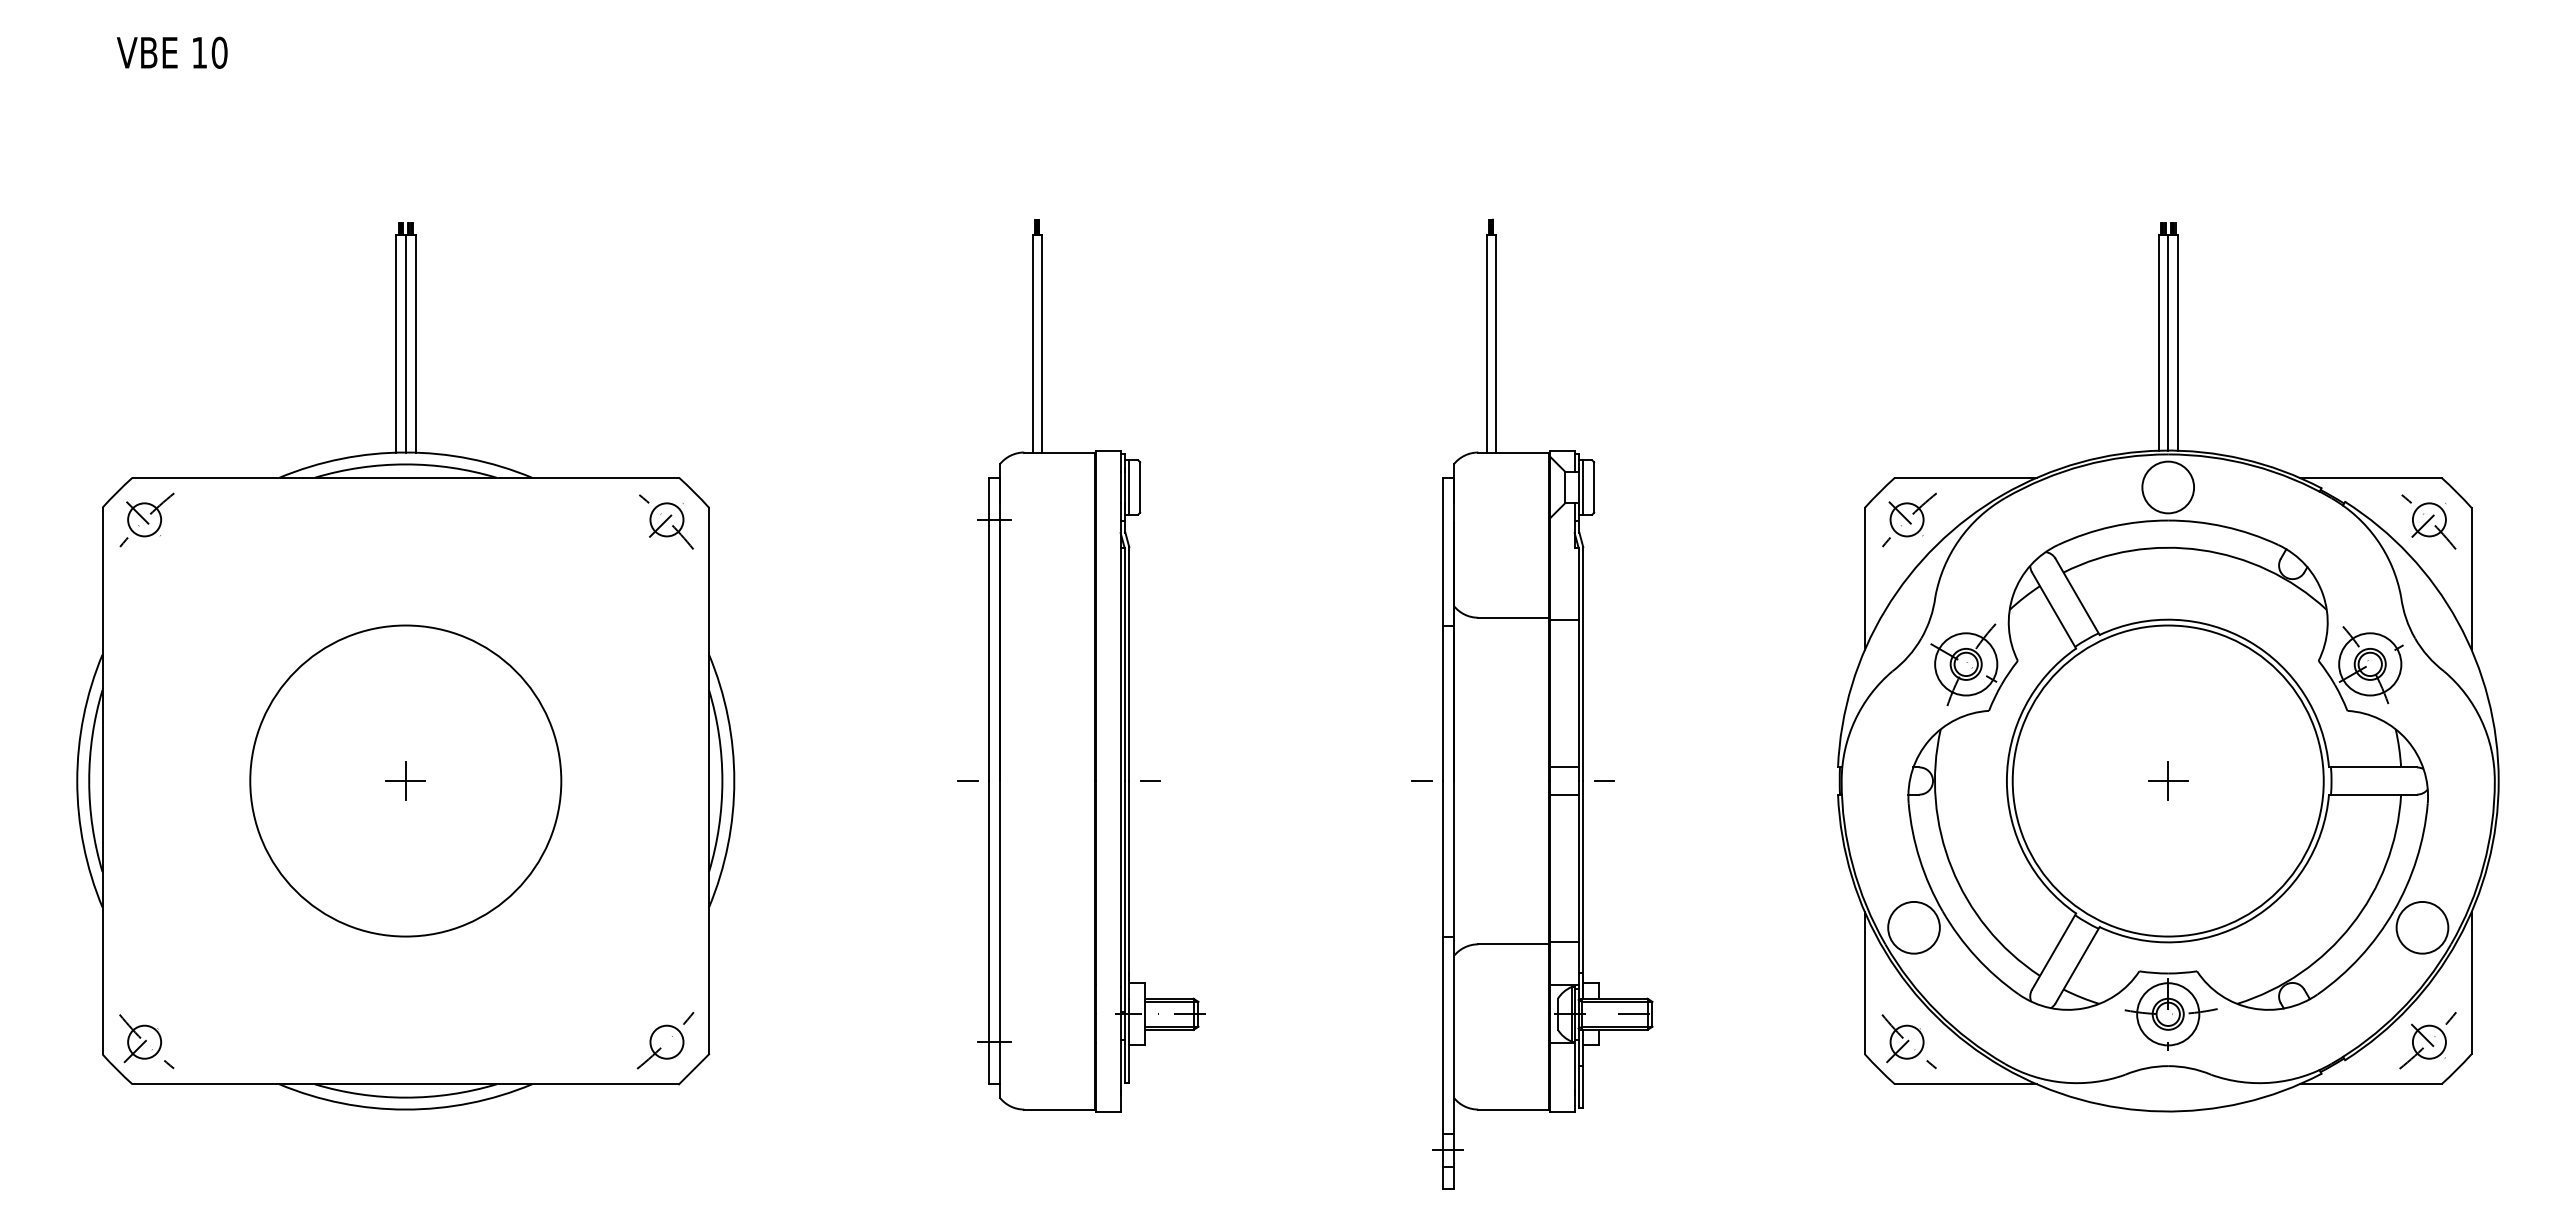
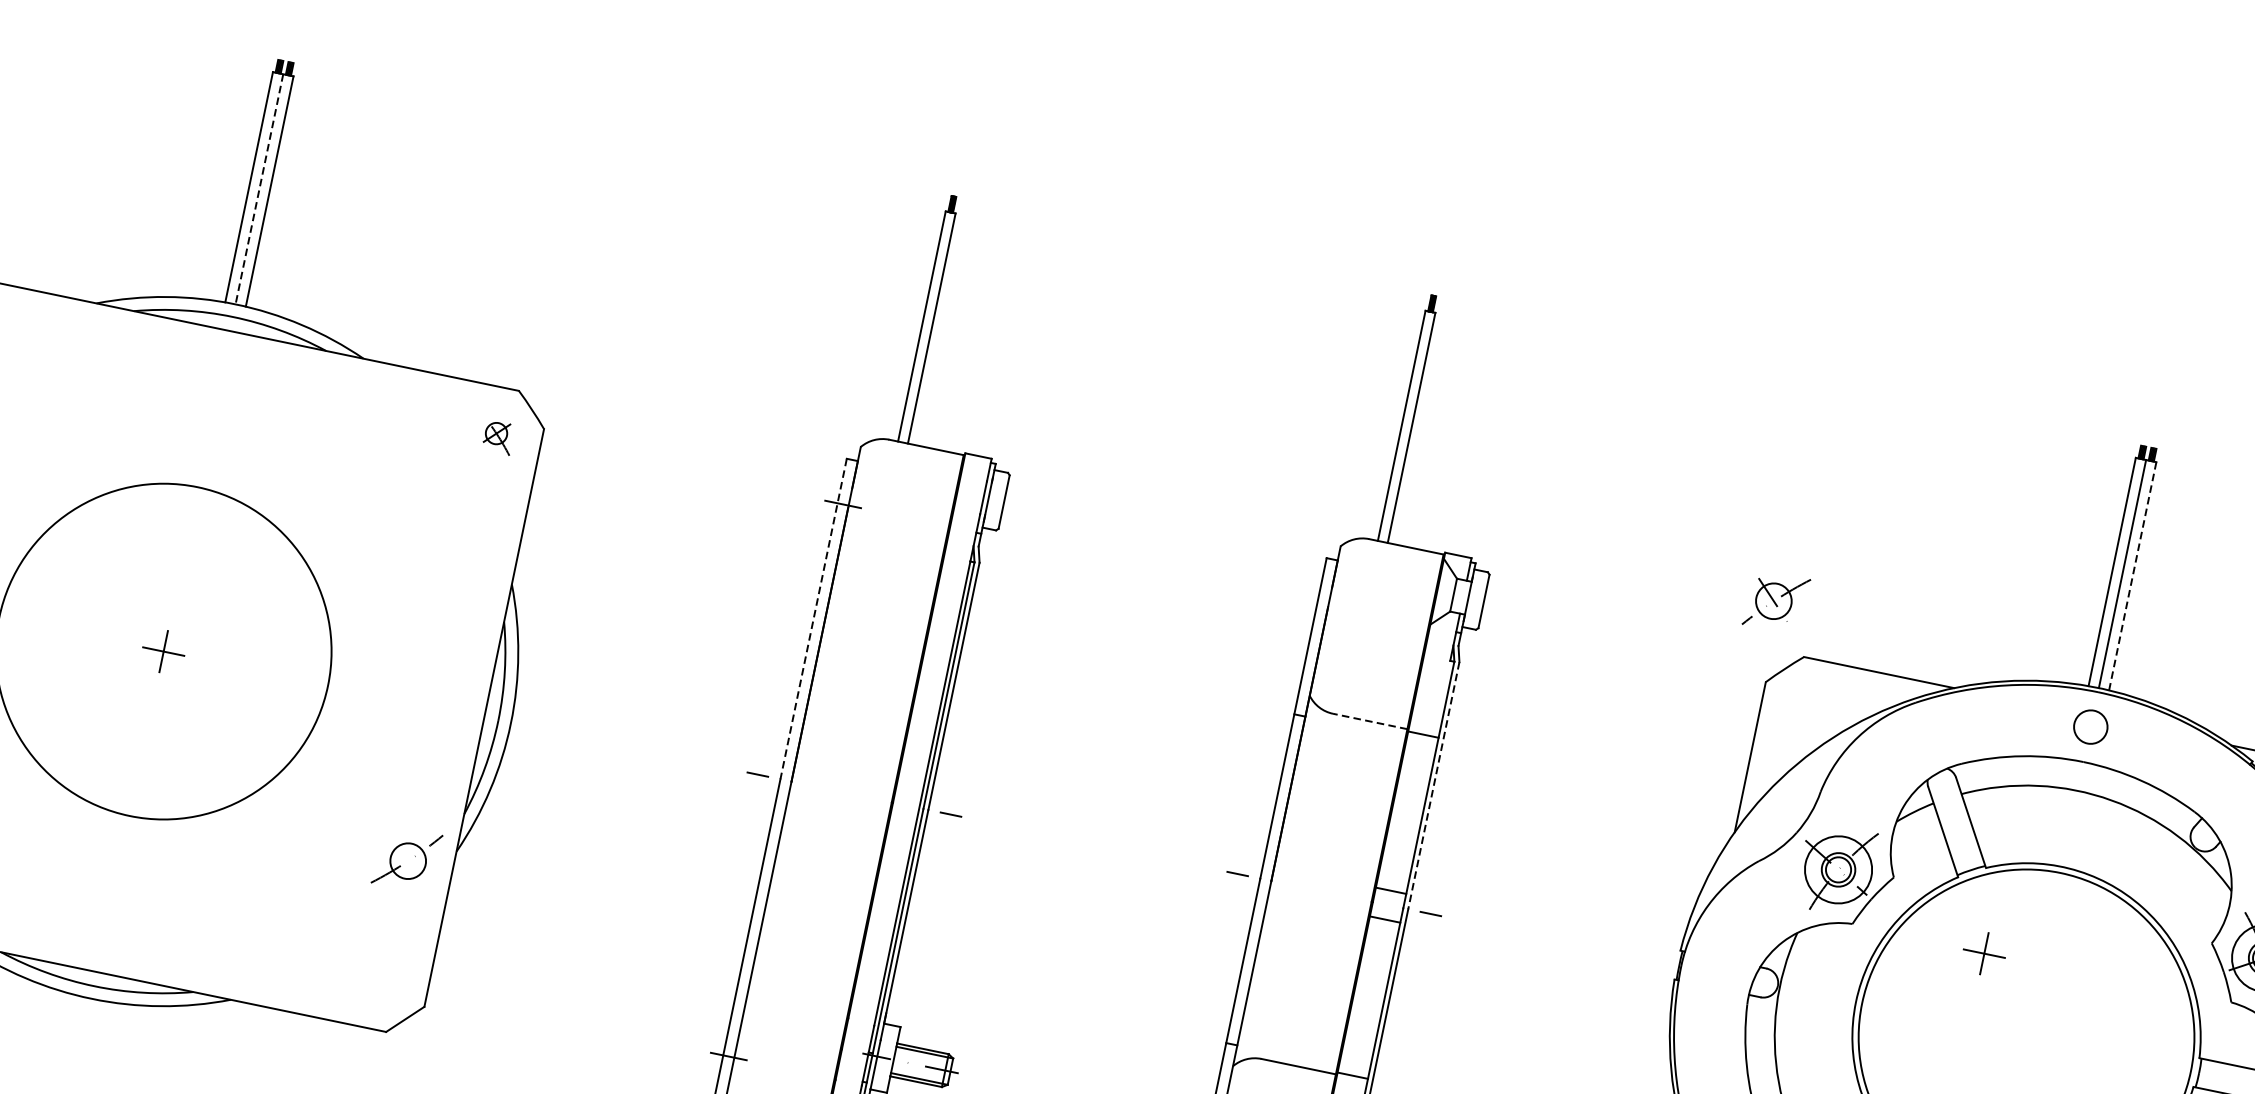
line: (2177, 342) -> (2132, 575), solid -> dashed
line: (405, 343) -> (259, 189), solid -> dashed
line: (1129, 487) -> (992, 499), removed
line: (1583, 487) -> (1472, 599), removed
circle: (2168, 487) -> (2091, 727), size x0.6
part: (1909, 519) -> (1776, 601), moved
part: (666, 521) -> (496, 434), size x0.6
line: (1512, 617) -> (1369, 720), solid -> dashed
line: (989, 629) -> (813, 619), solid -> dashed
line: (1583, 664) -> (1434, 786), solid -> dashed
part: (2168, 780) -> (1984, 953), moved
part: (665, 1040) -> (407, 859), moved

